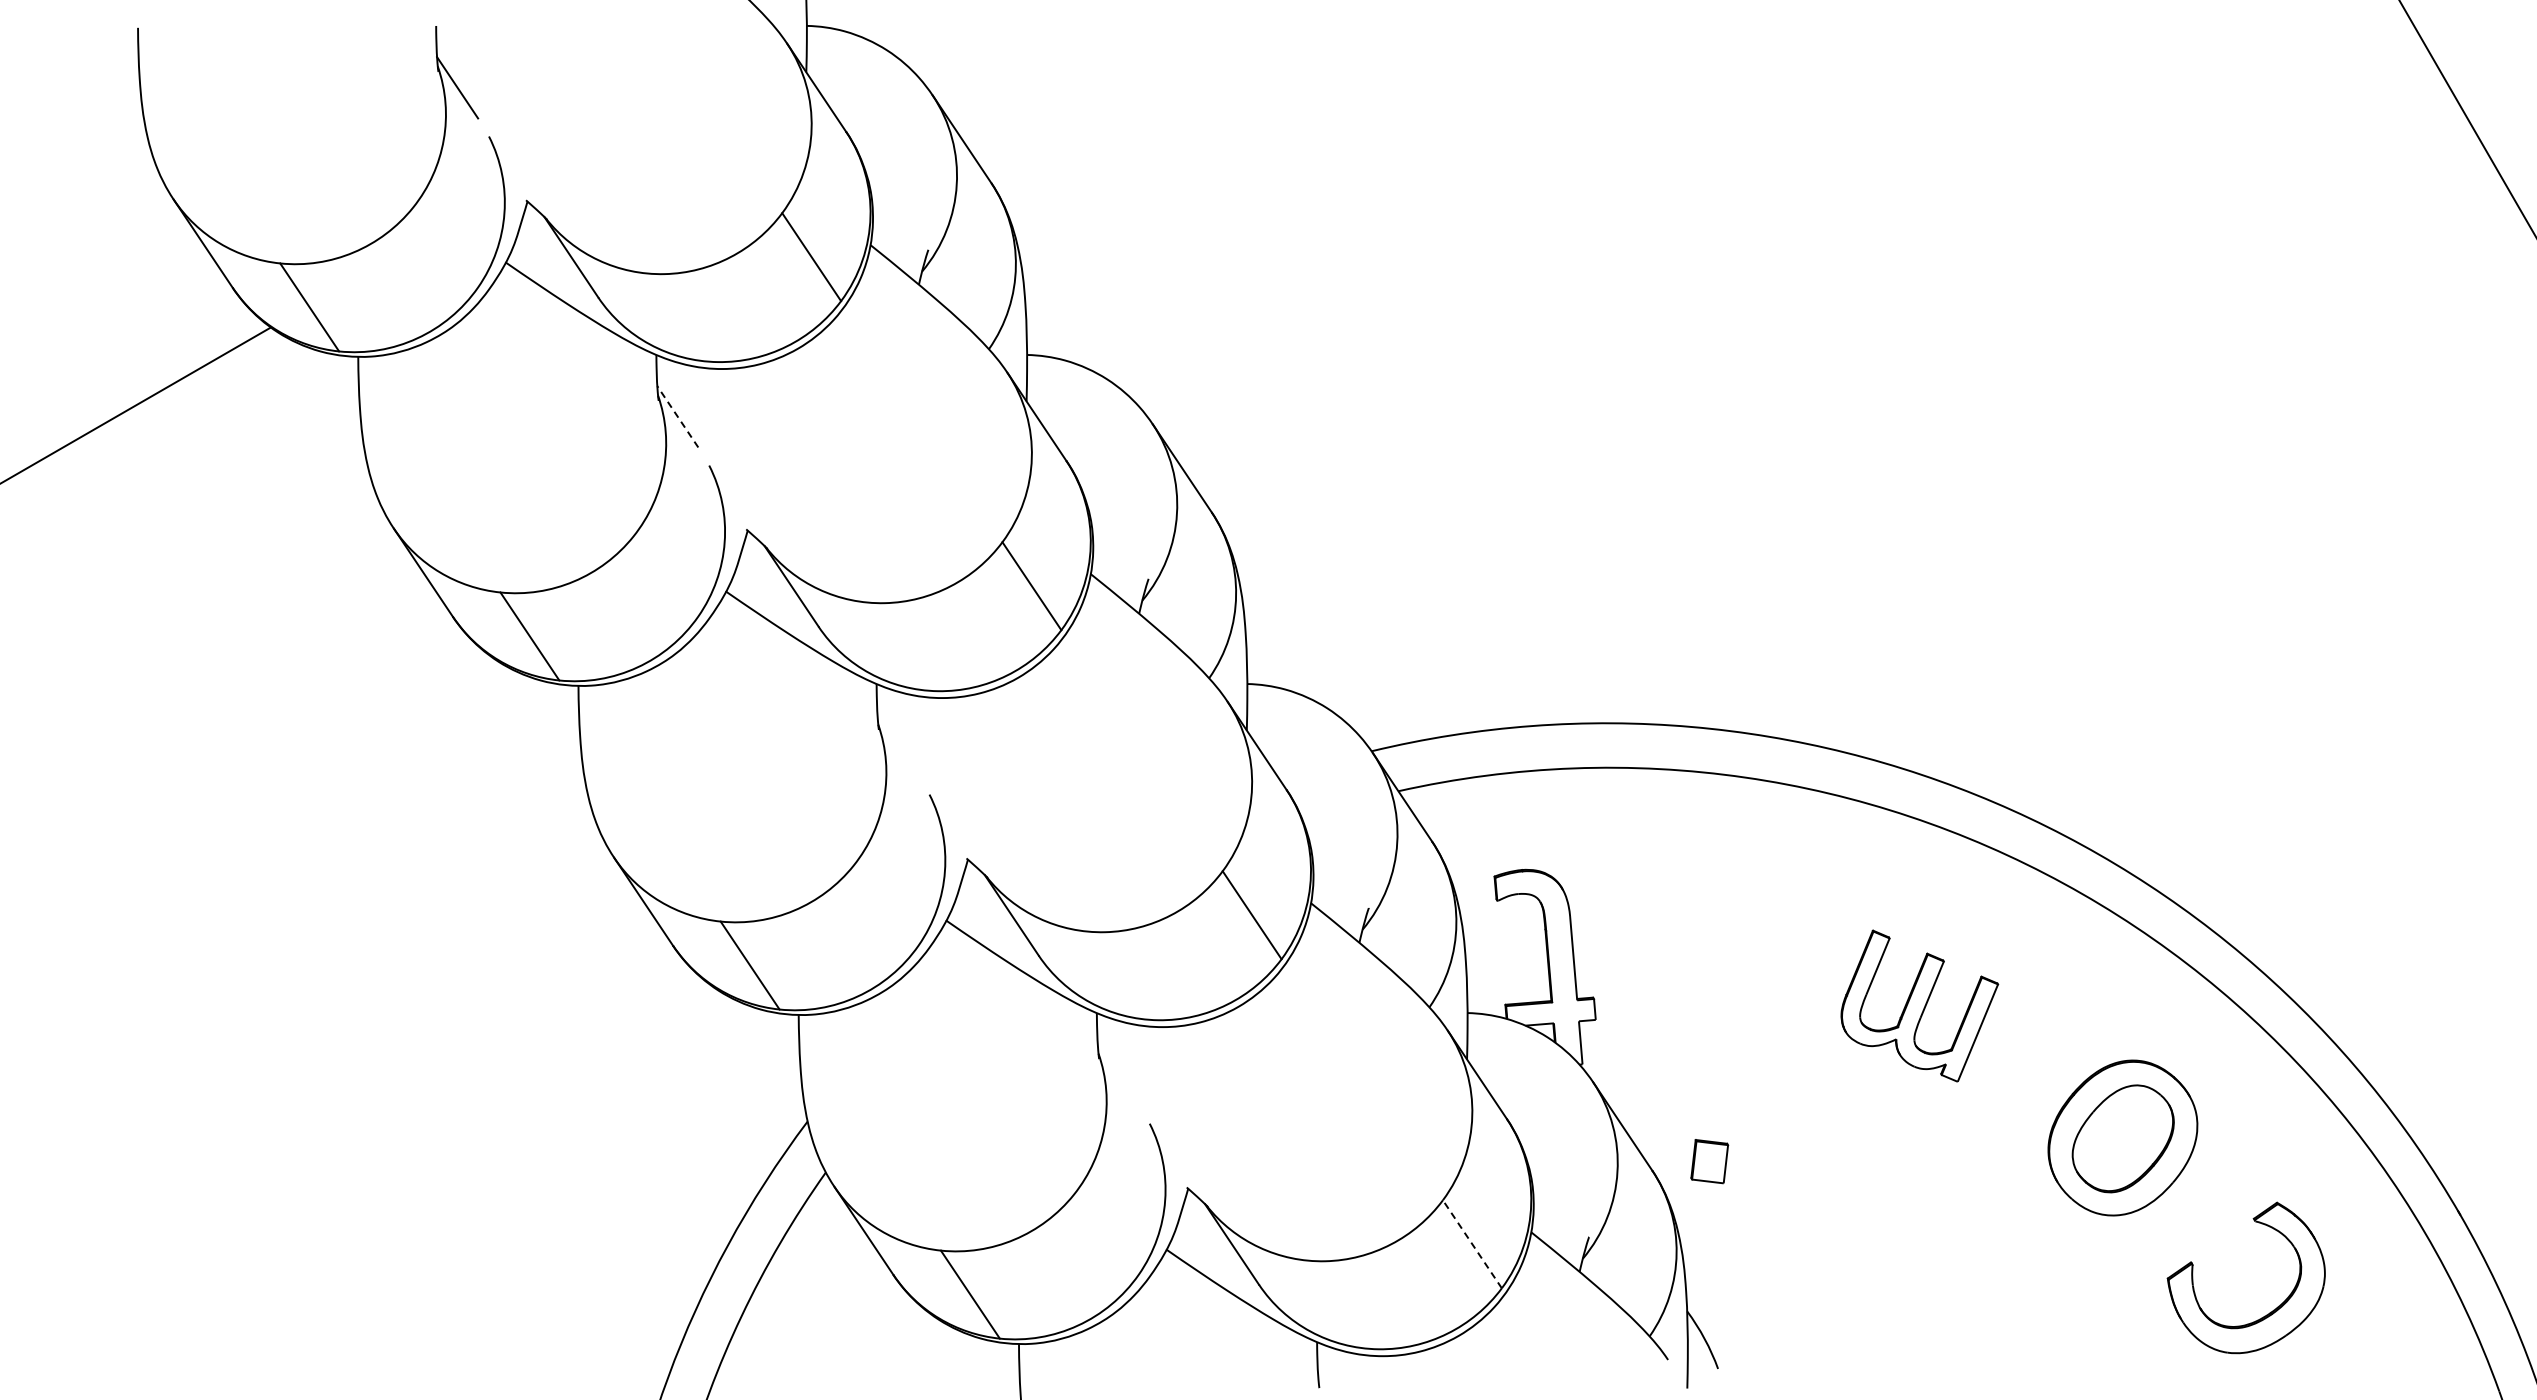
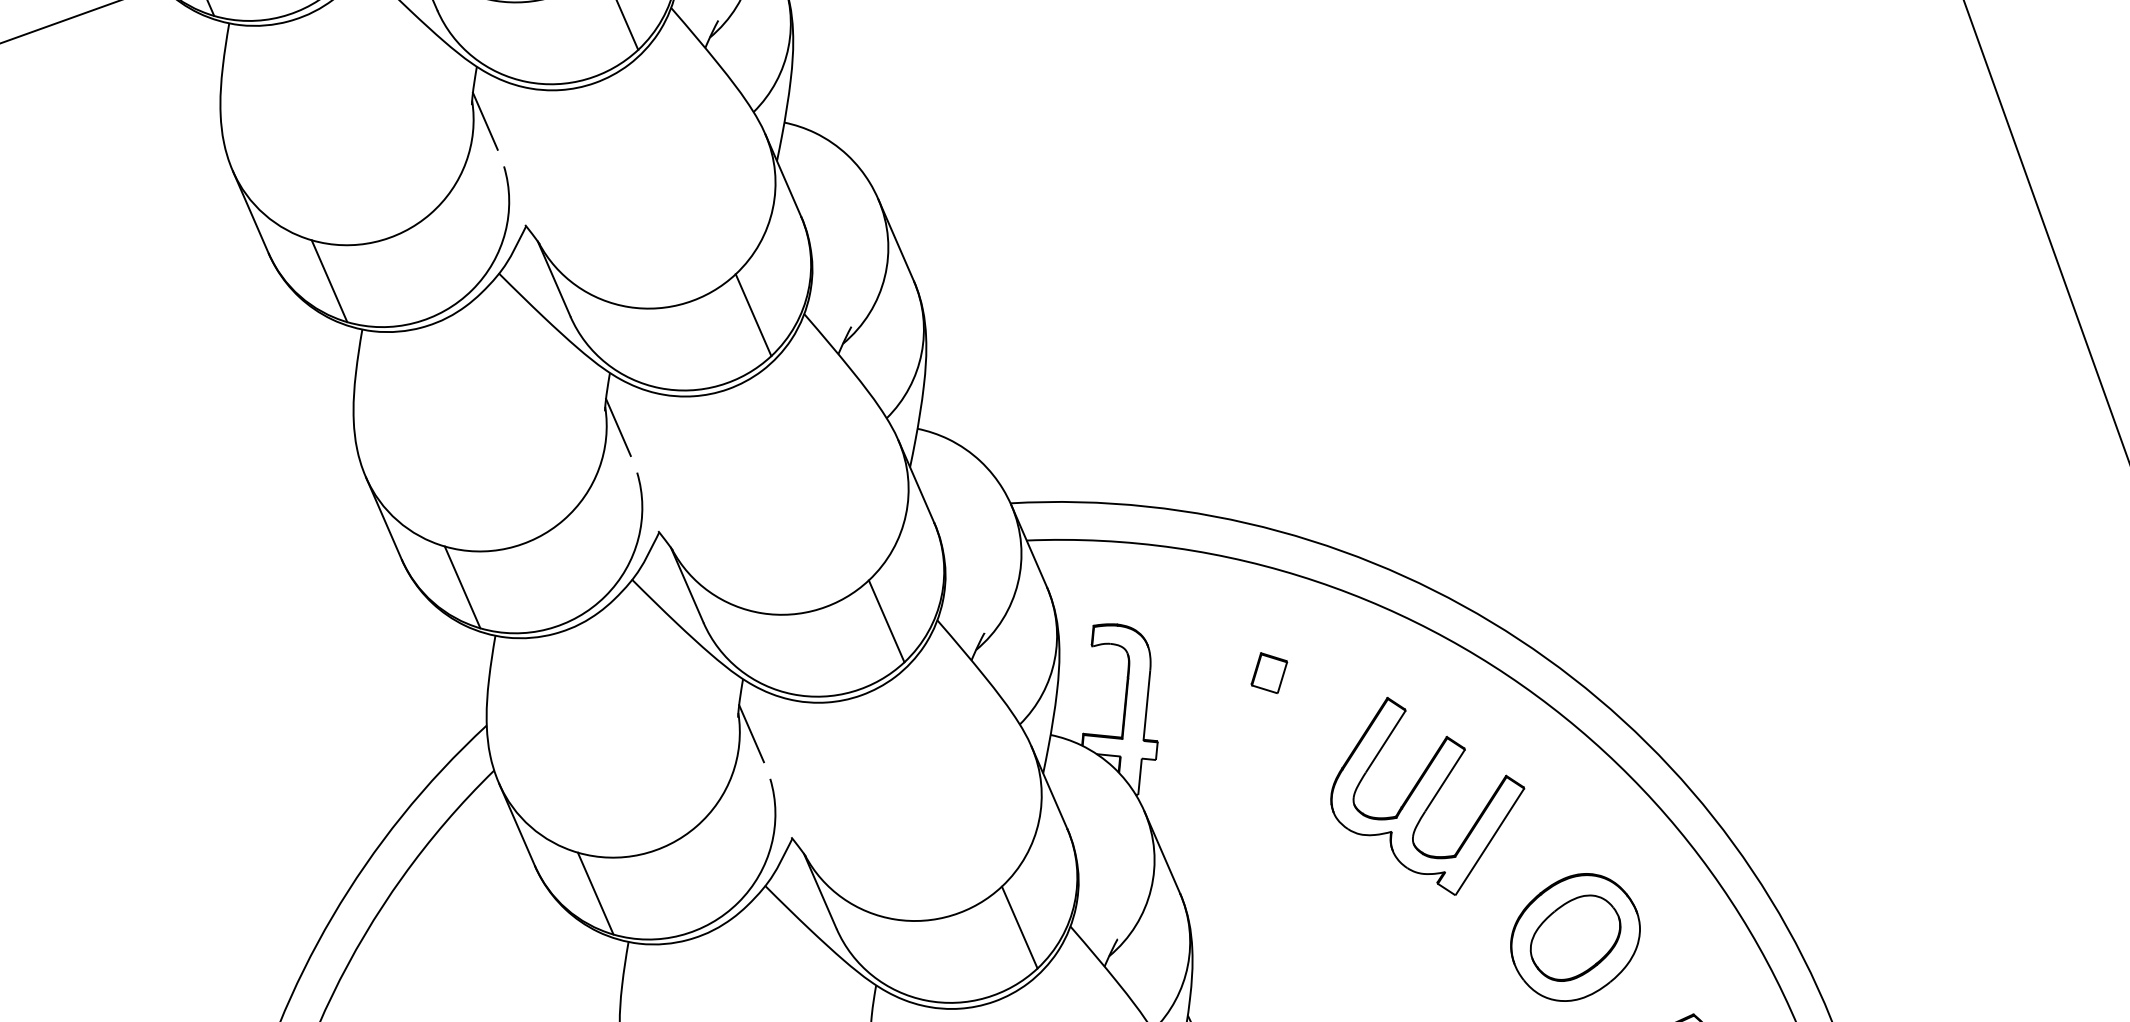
line: (677, 416) -> (485, 120), dashed -> solid
line: (897, 745) -> (618, 427), added
part: (1919, 1005) -> (1426, 796), size x1.43
line: (1117, 1074) -> (750, 733), added
part: (1709, 1161) -> (1269, 673), moved
line: (1472, 1244) -> (1019, 927), dashed -> solid

